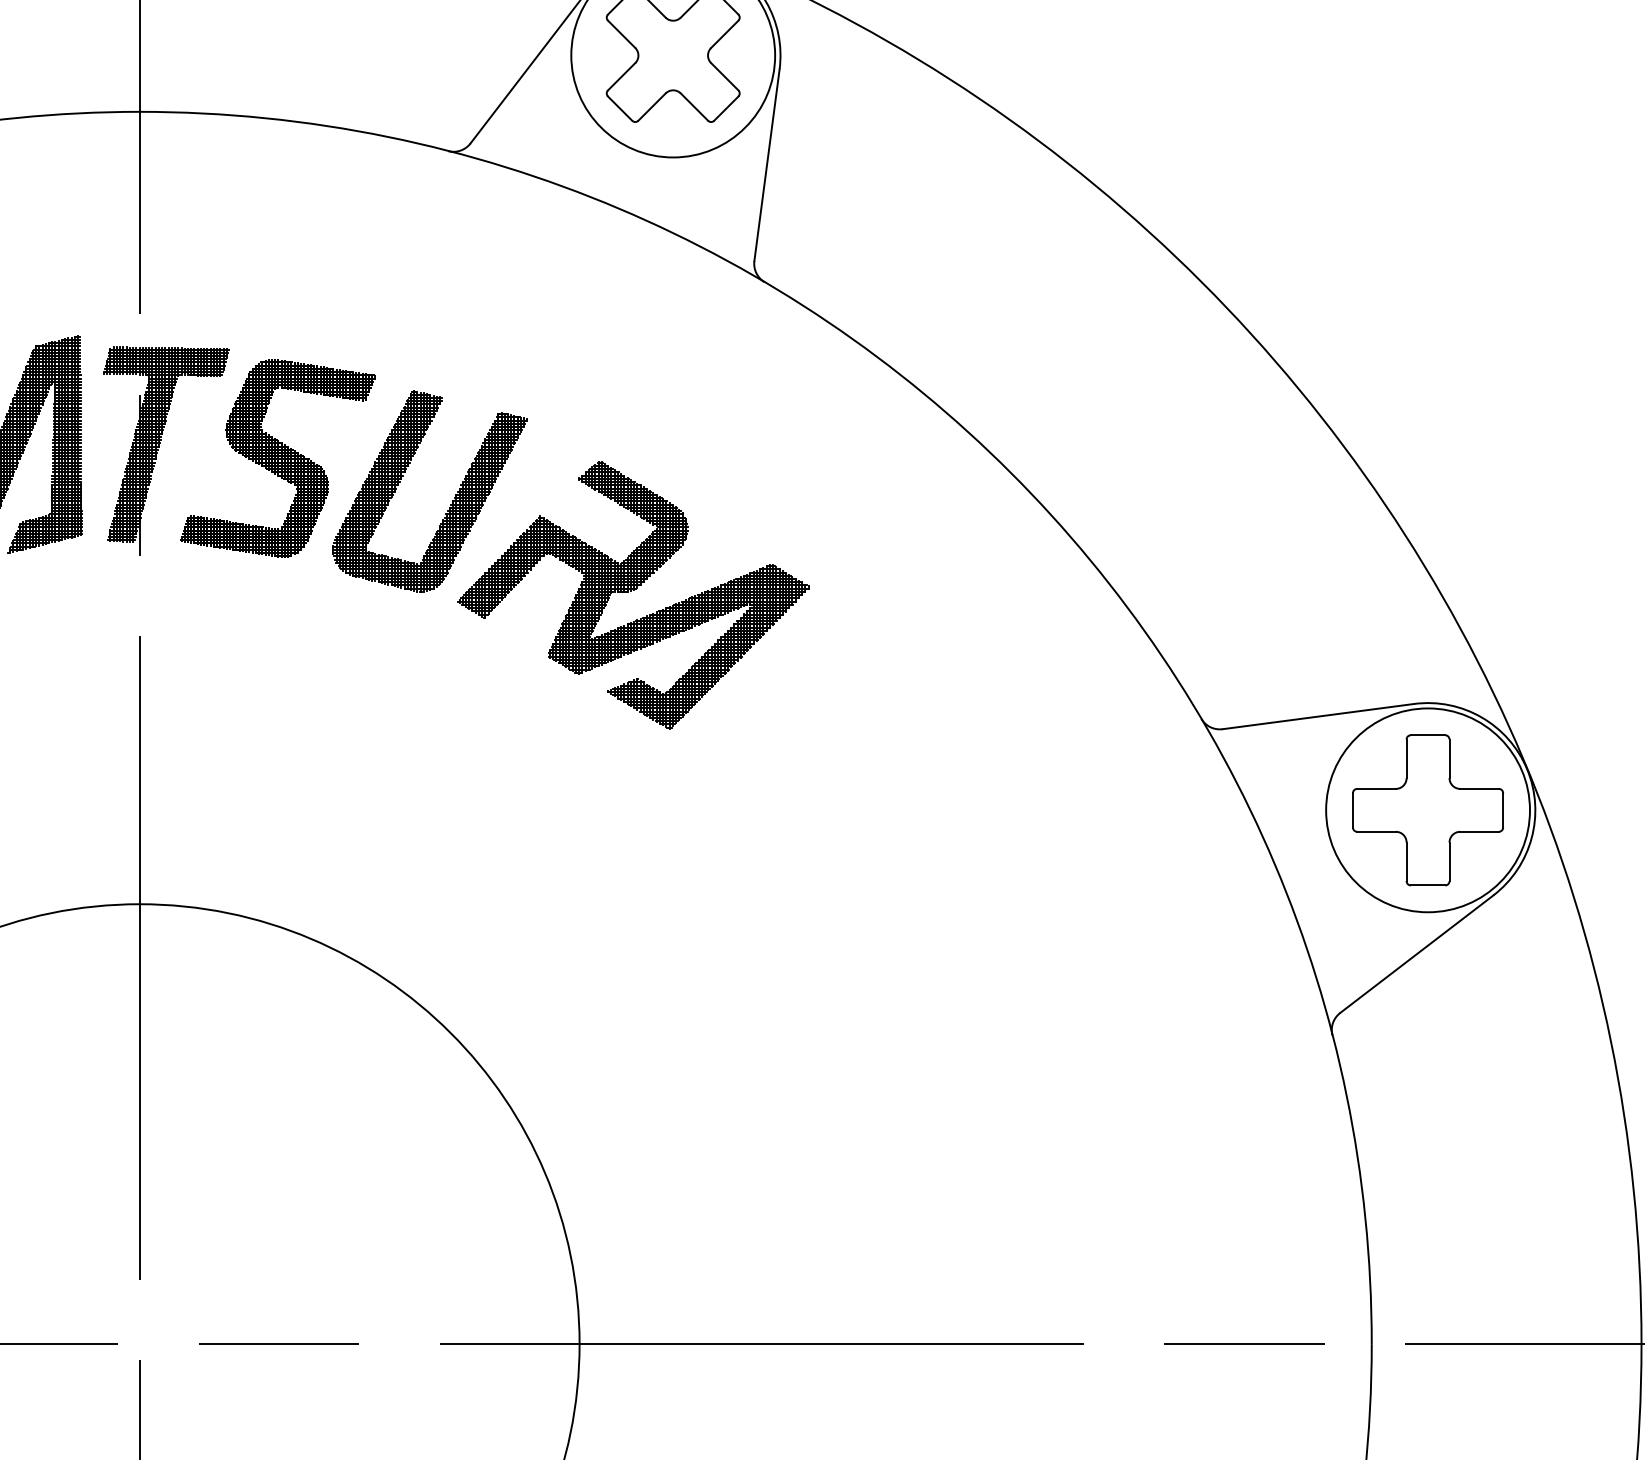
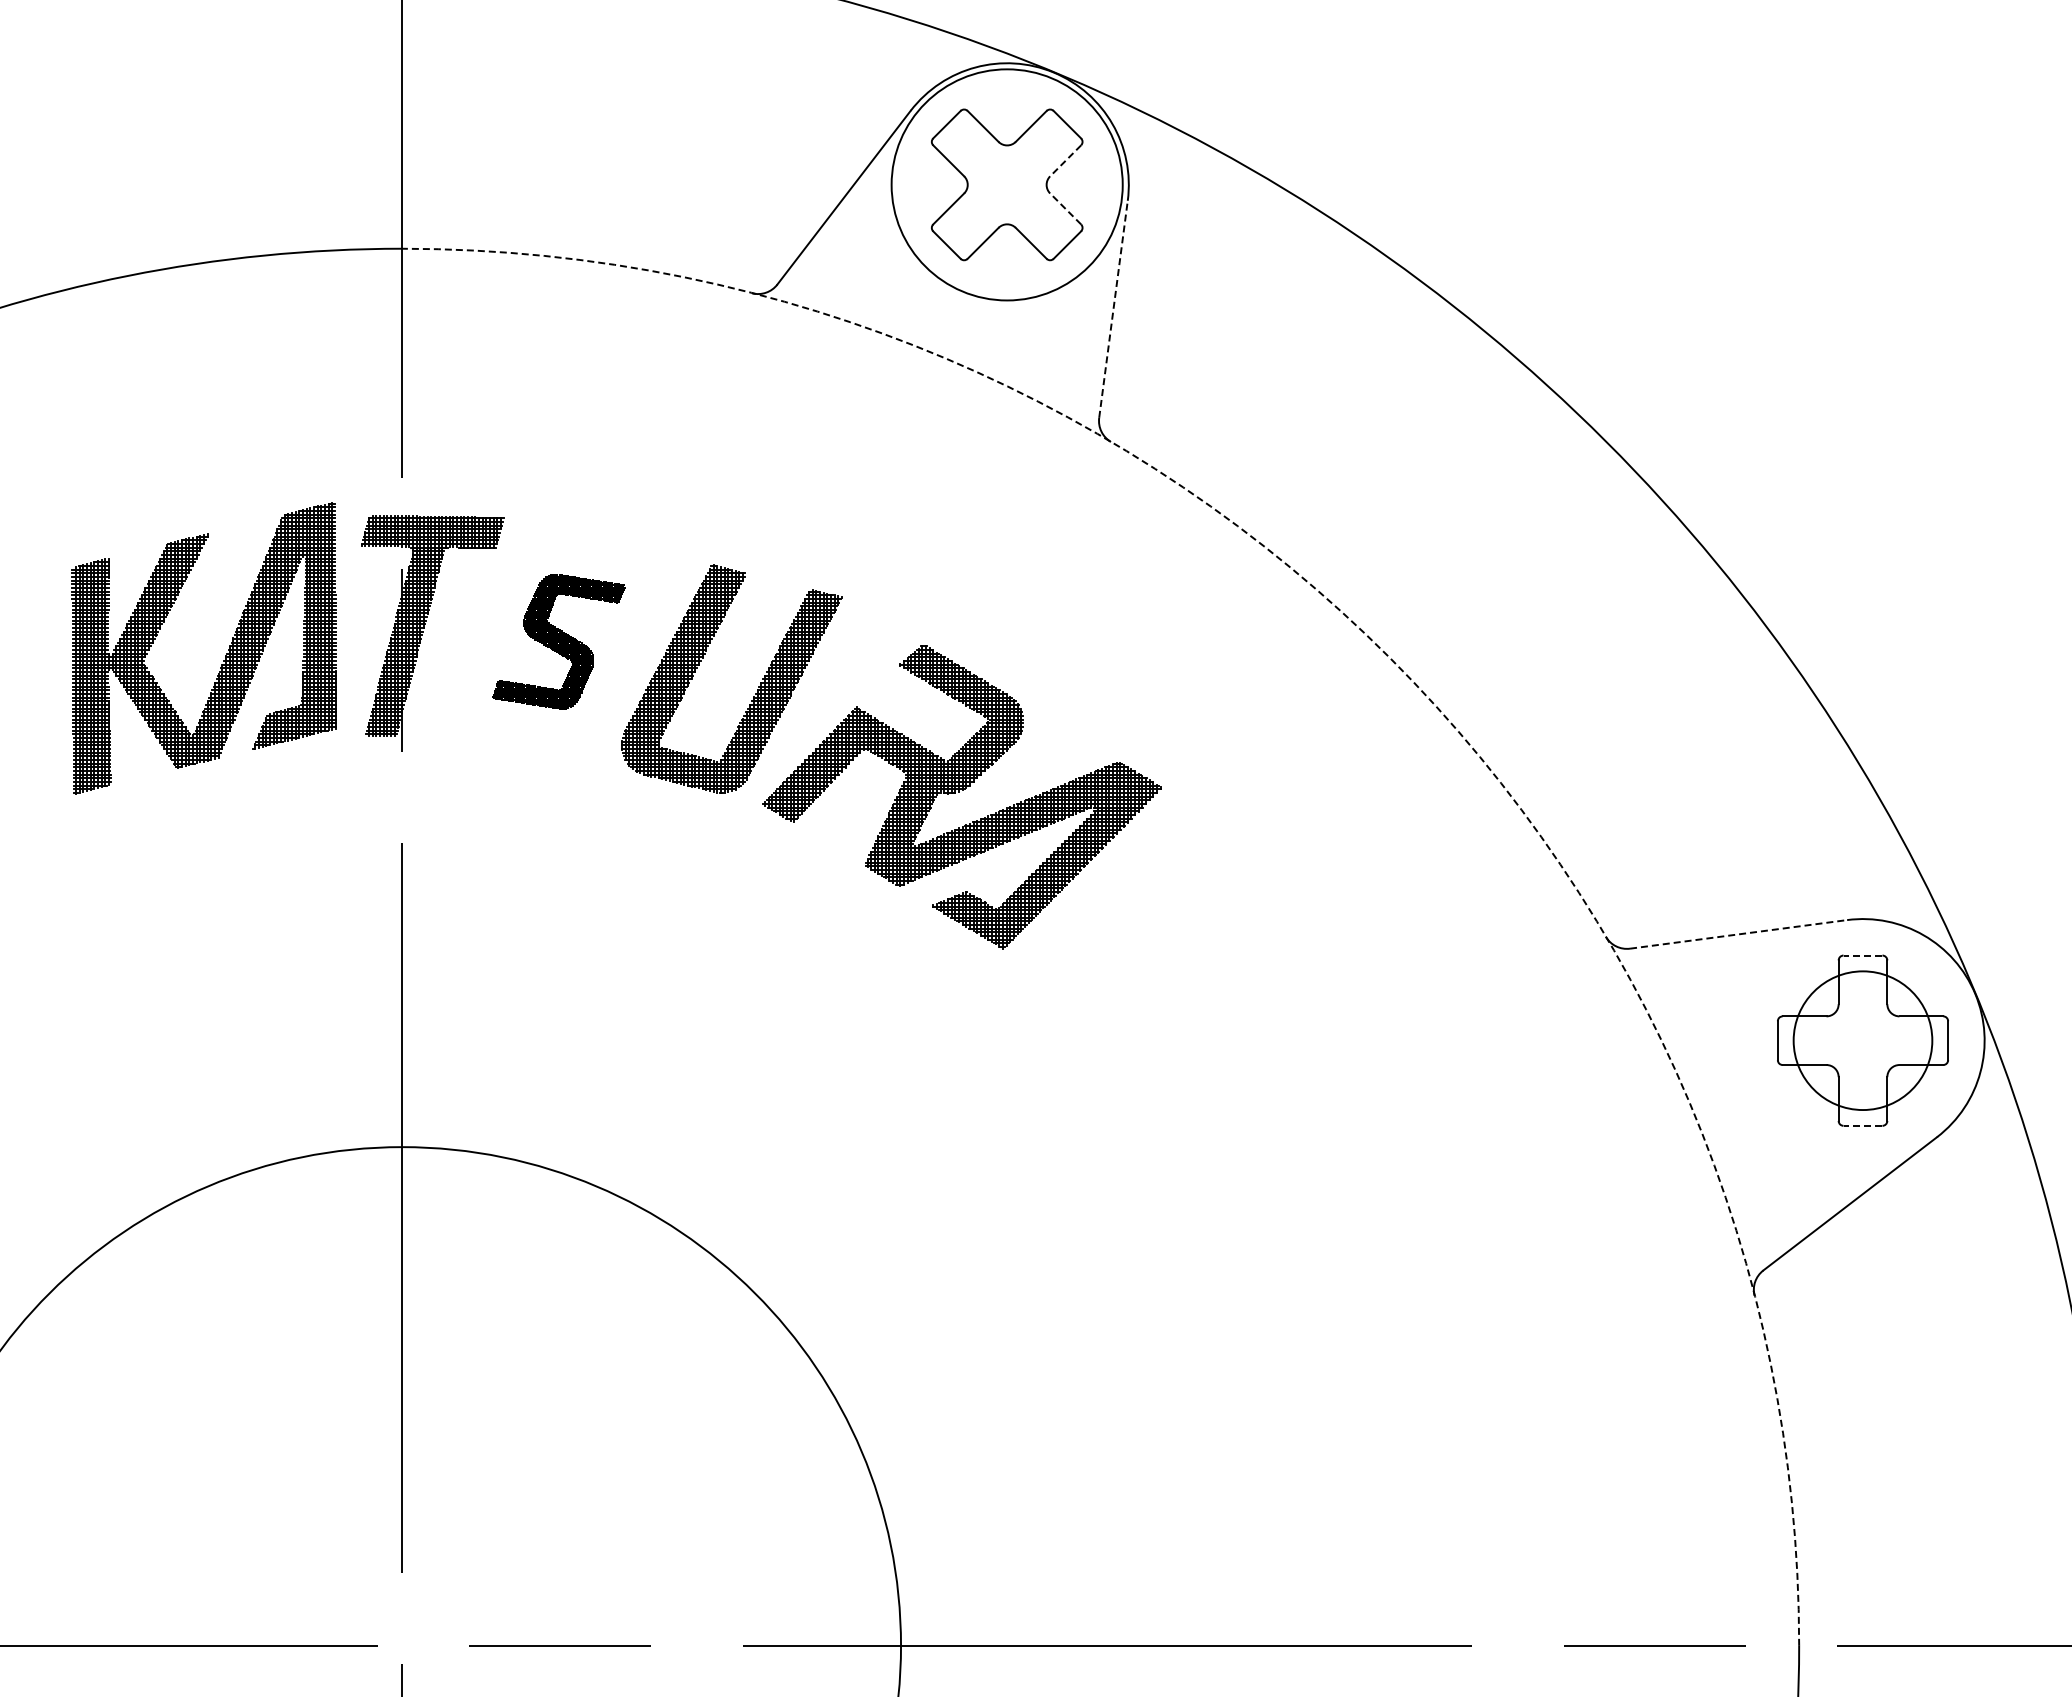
line: (724, 34) -> (1065, 160), solid -> dashed
line: (724, 76) -> (1065, 208), solid -> dashed
line: (767, 164) -> (1113, 308), solid -> dashed
part: (278, 458) -> (559, 641), size x0.6
arc: (1010, 472) -> (1389, 657), solid -> dashed
line: (1319, 716) -> (1739, 934), solid -> dashed
line: (1427, 735) -> (1862, 955), solid -> dashed
circle: (1427, 810) -> (1862, 1040), size x0.6
line: (1427, 885) -> (1862, 1125), solid -> dashed

